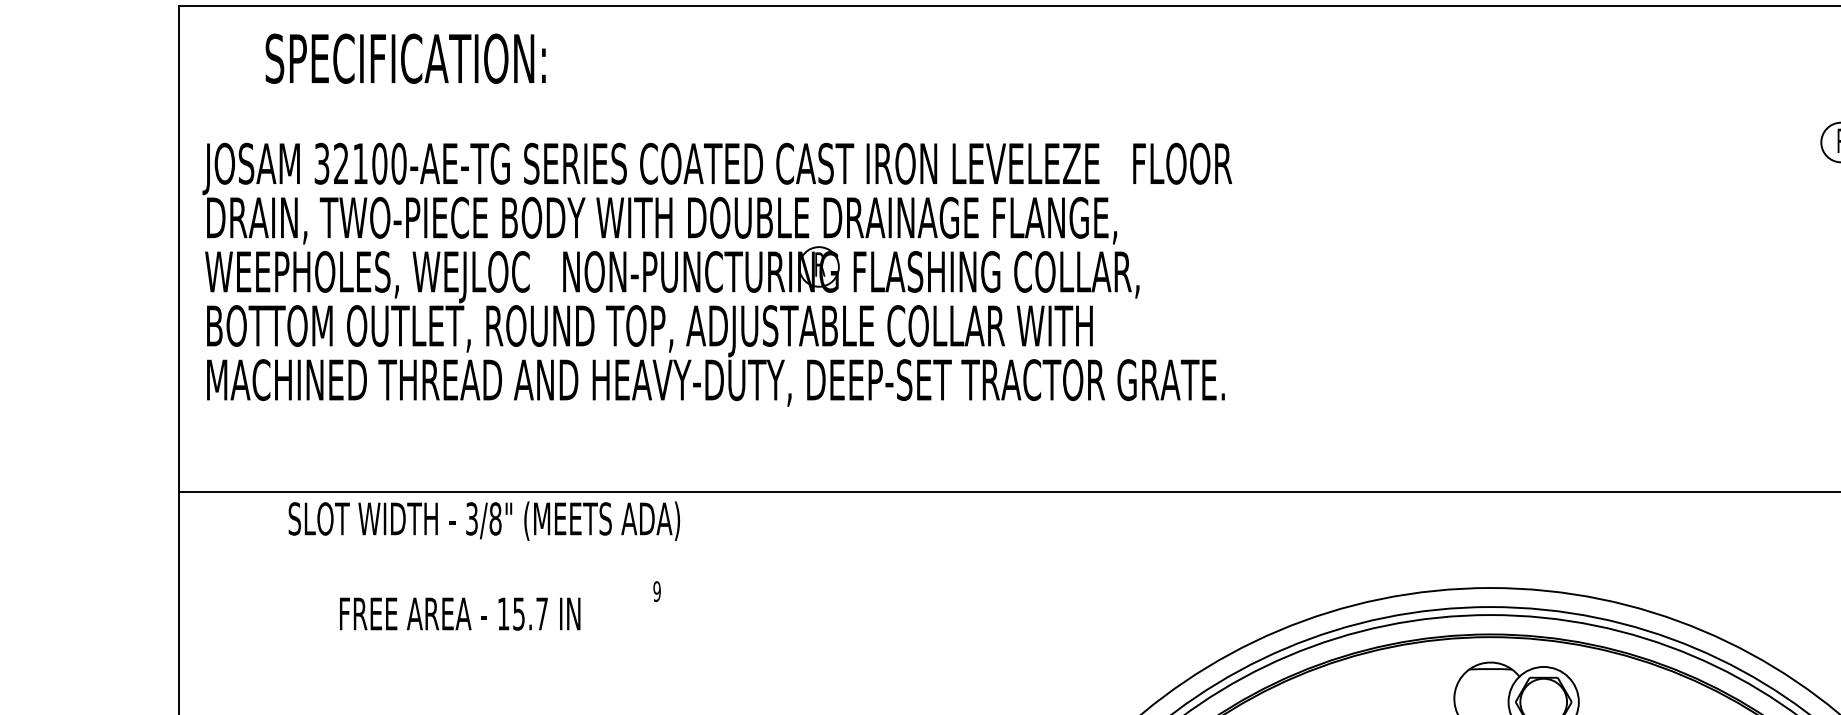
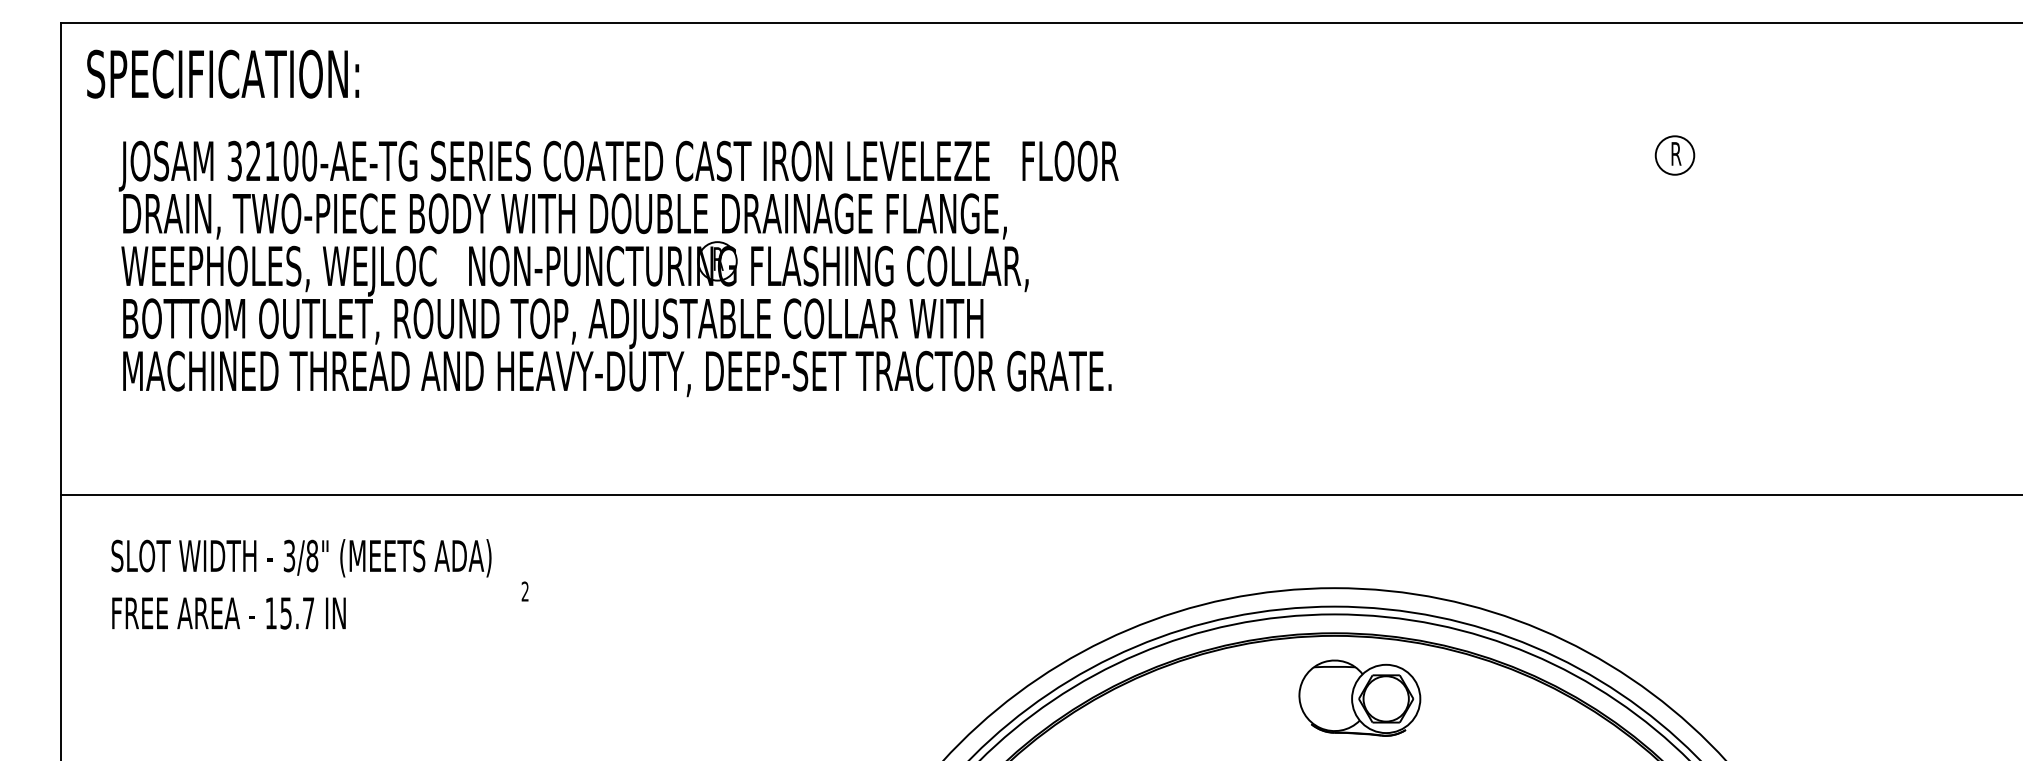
text: (406, 58) -> (223, 73), moved
part: (708, 277) -> (610, 271), moved
text: (484, 521) -> (301, 558), moved
text: (656, 591) -> (524, 591), 9 -> 2
text: (459, 614) -> (228, 613), moved

